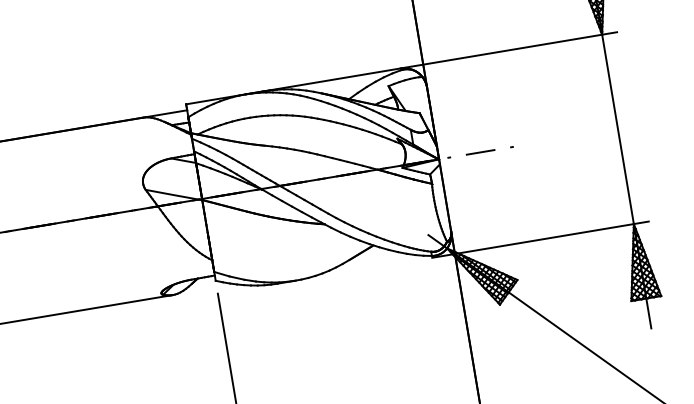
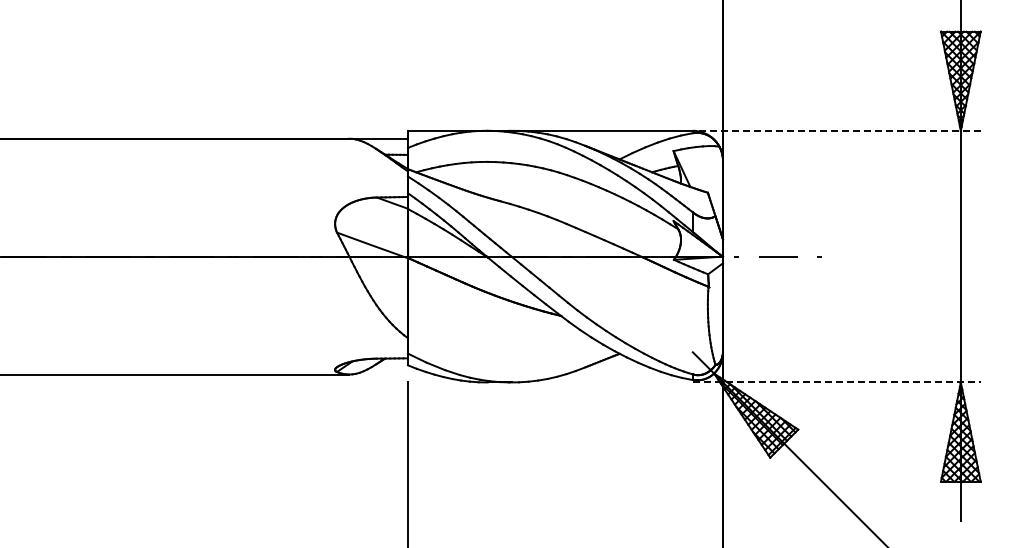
line: (508, 50) -> (836, 130), solid -> dashed
line: (540, 239) -> (836, 382), solid -> dashed

